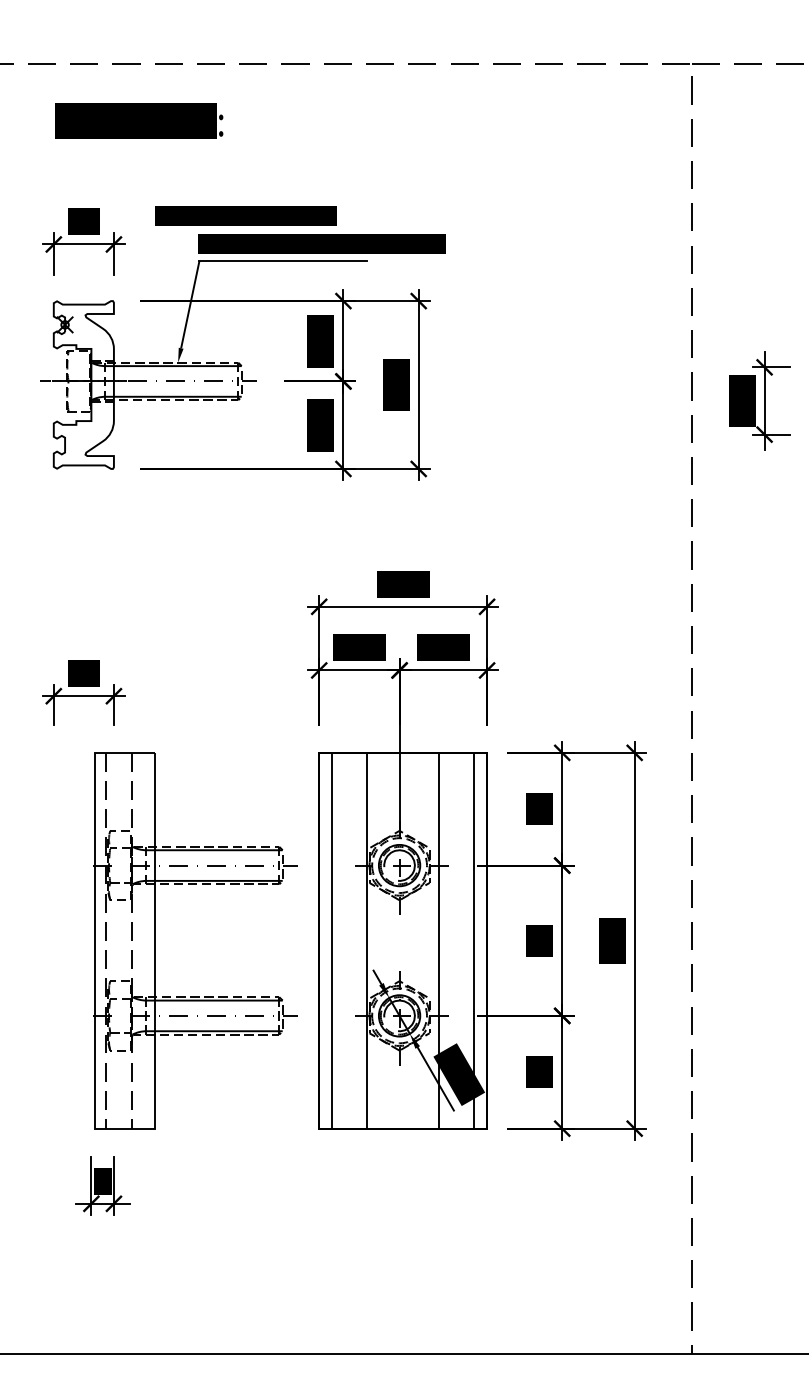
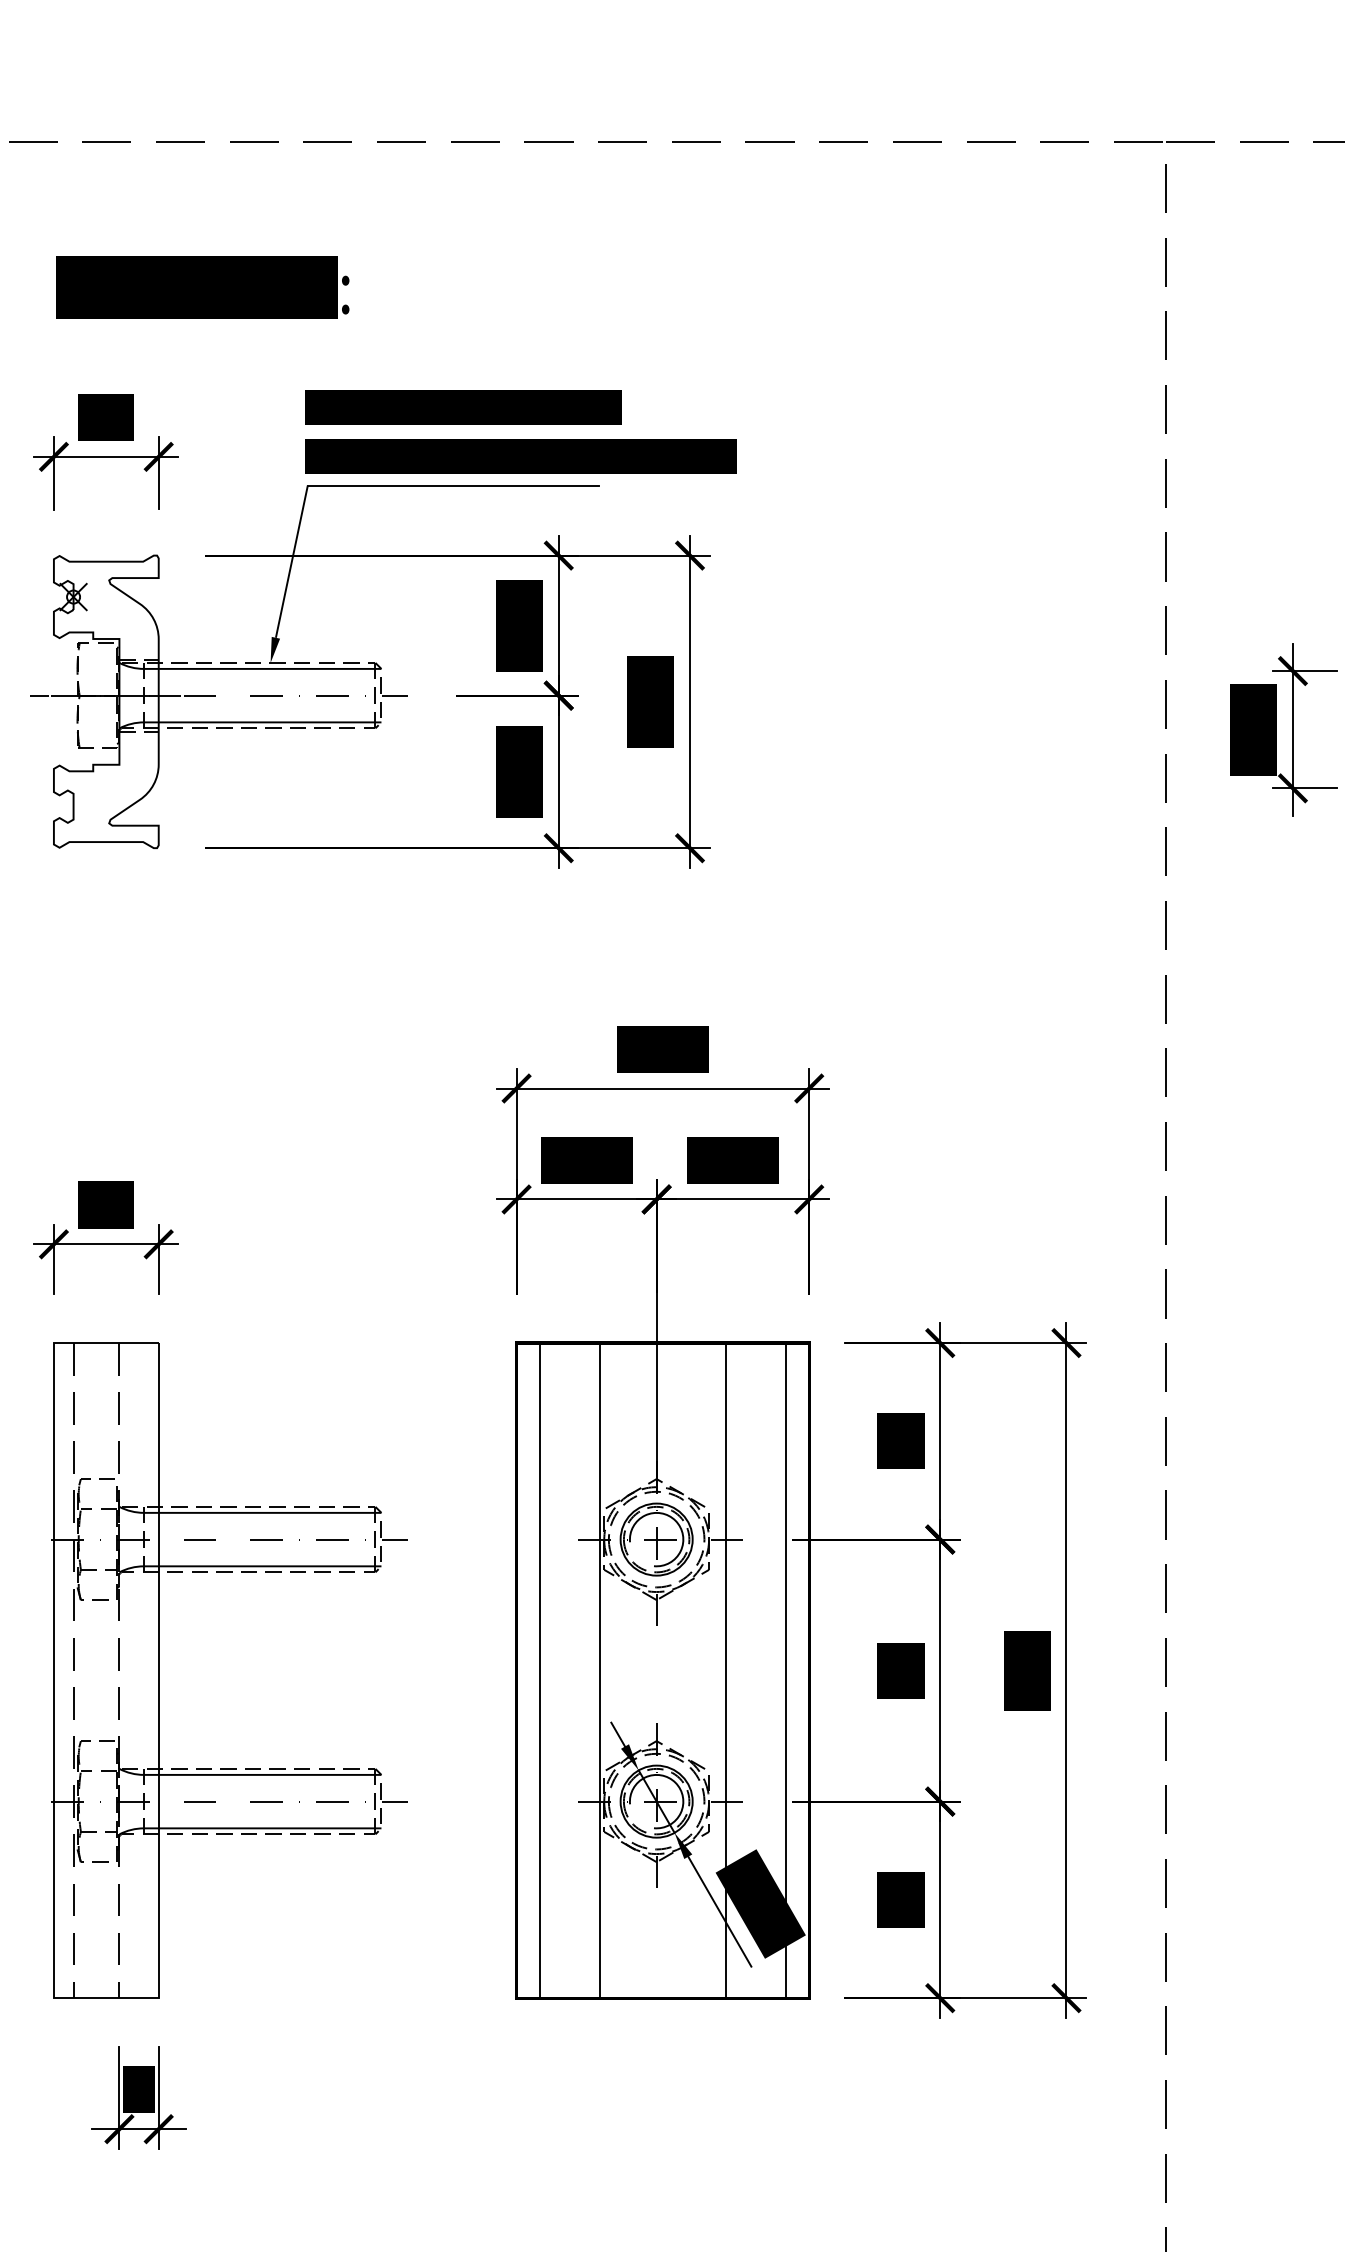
text: (139, 120) -> (203, 286), moved
text: (245, 215) -> (463, 406), moved
part: (155, 940) -> (159, 1670), moved

